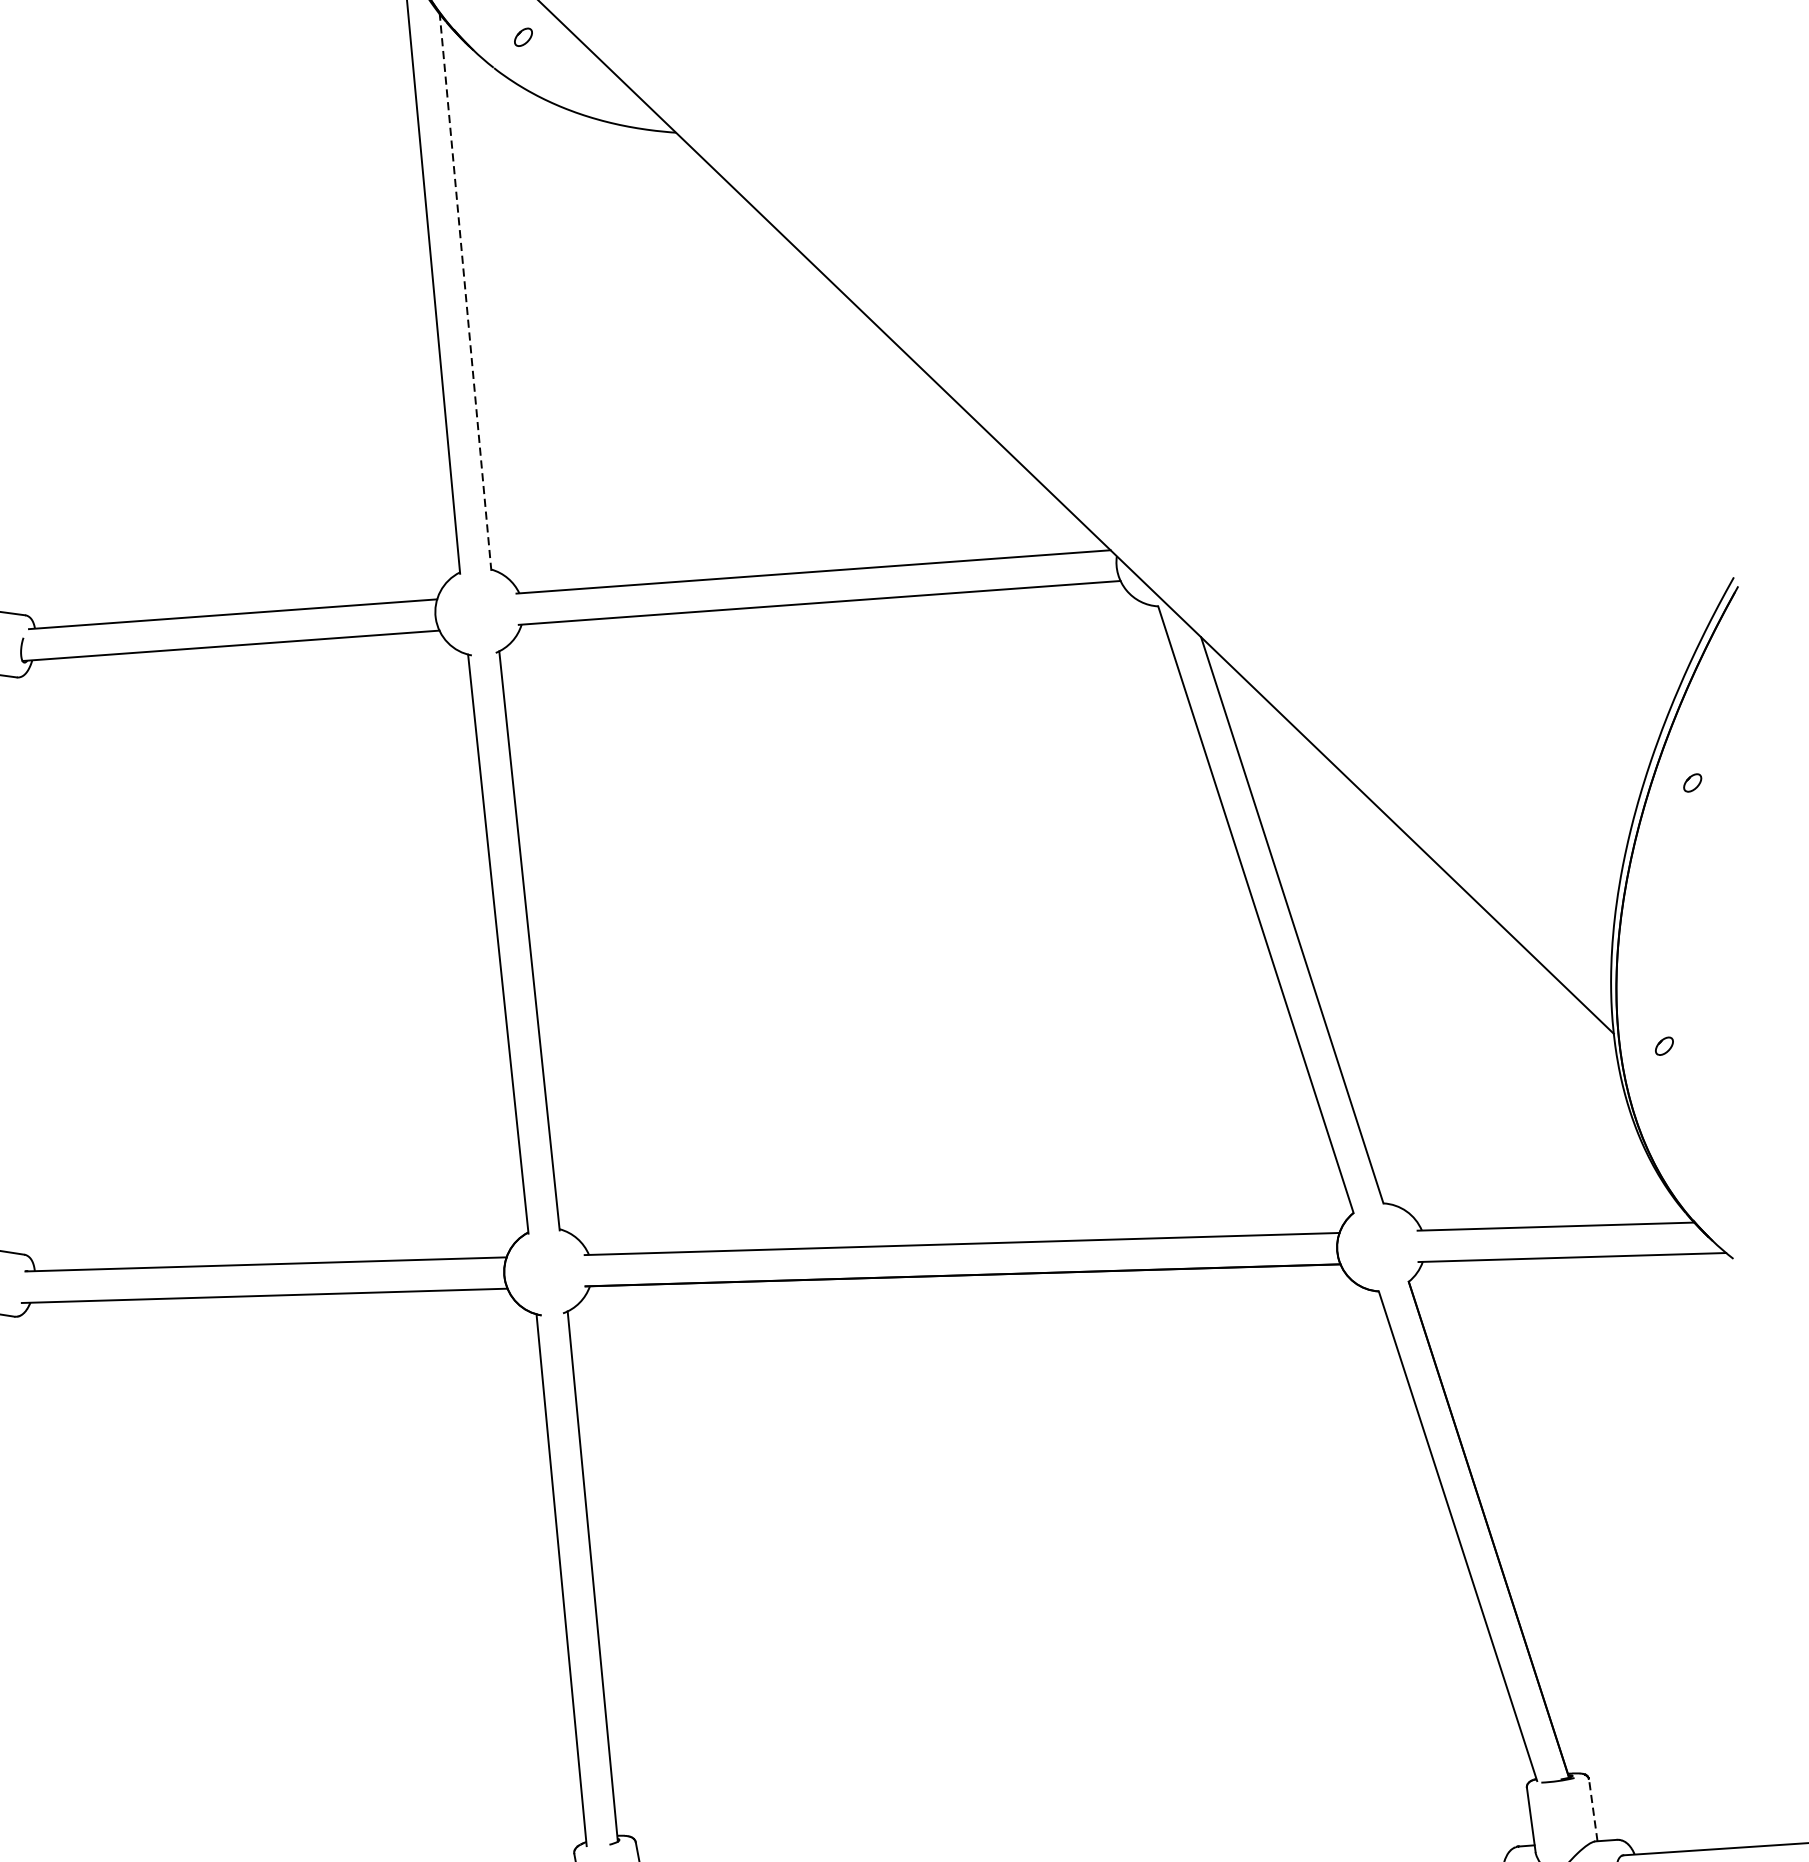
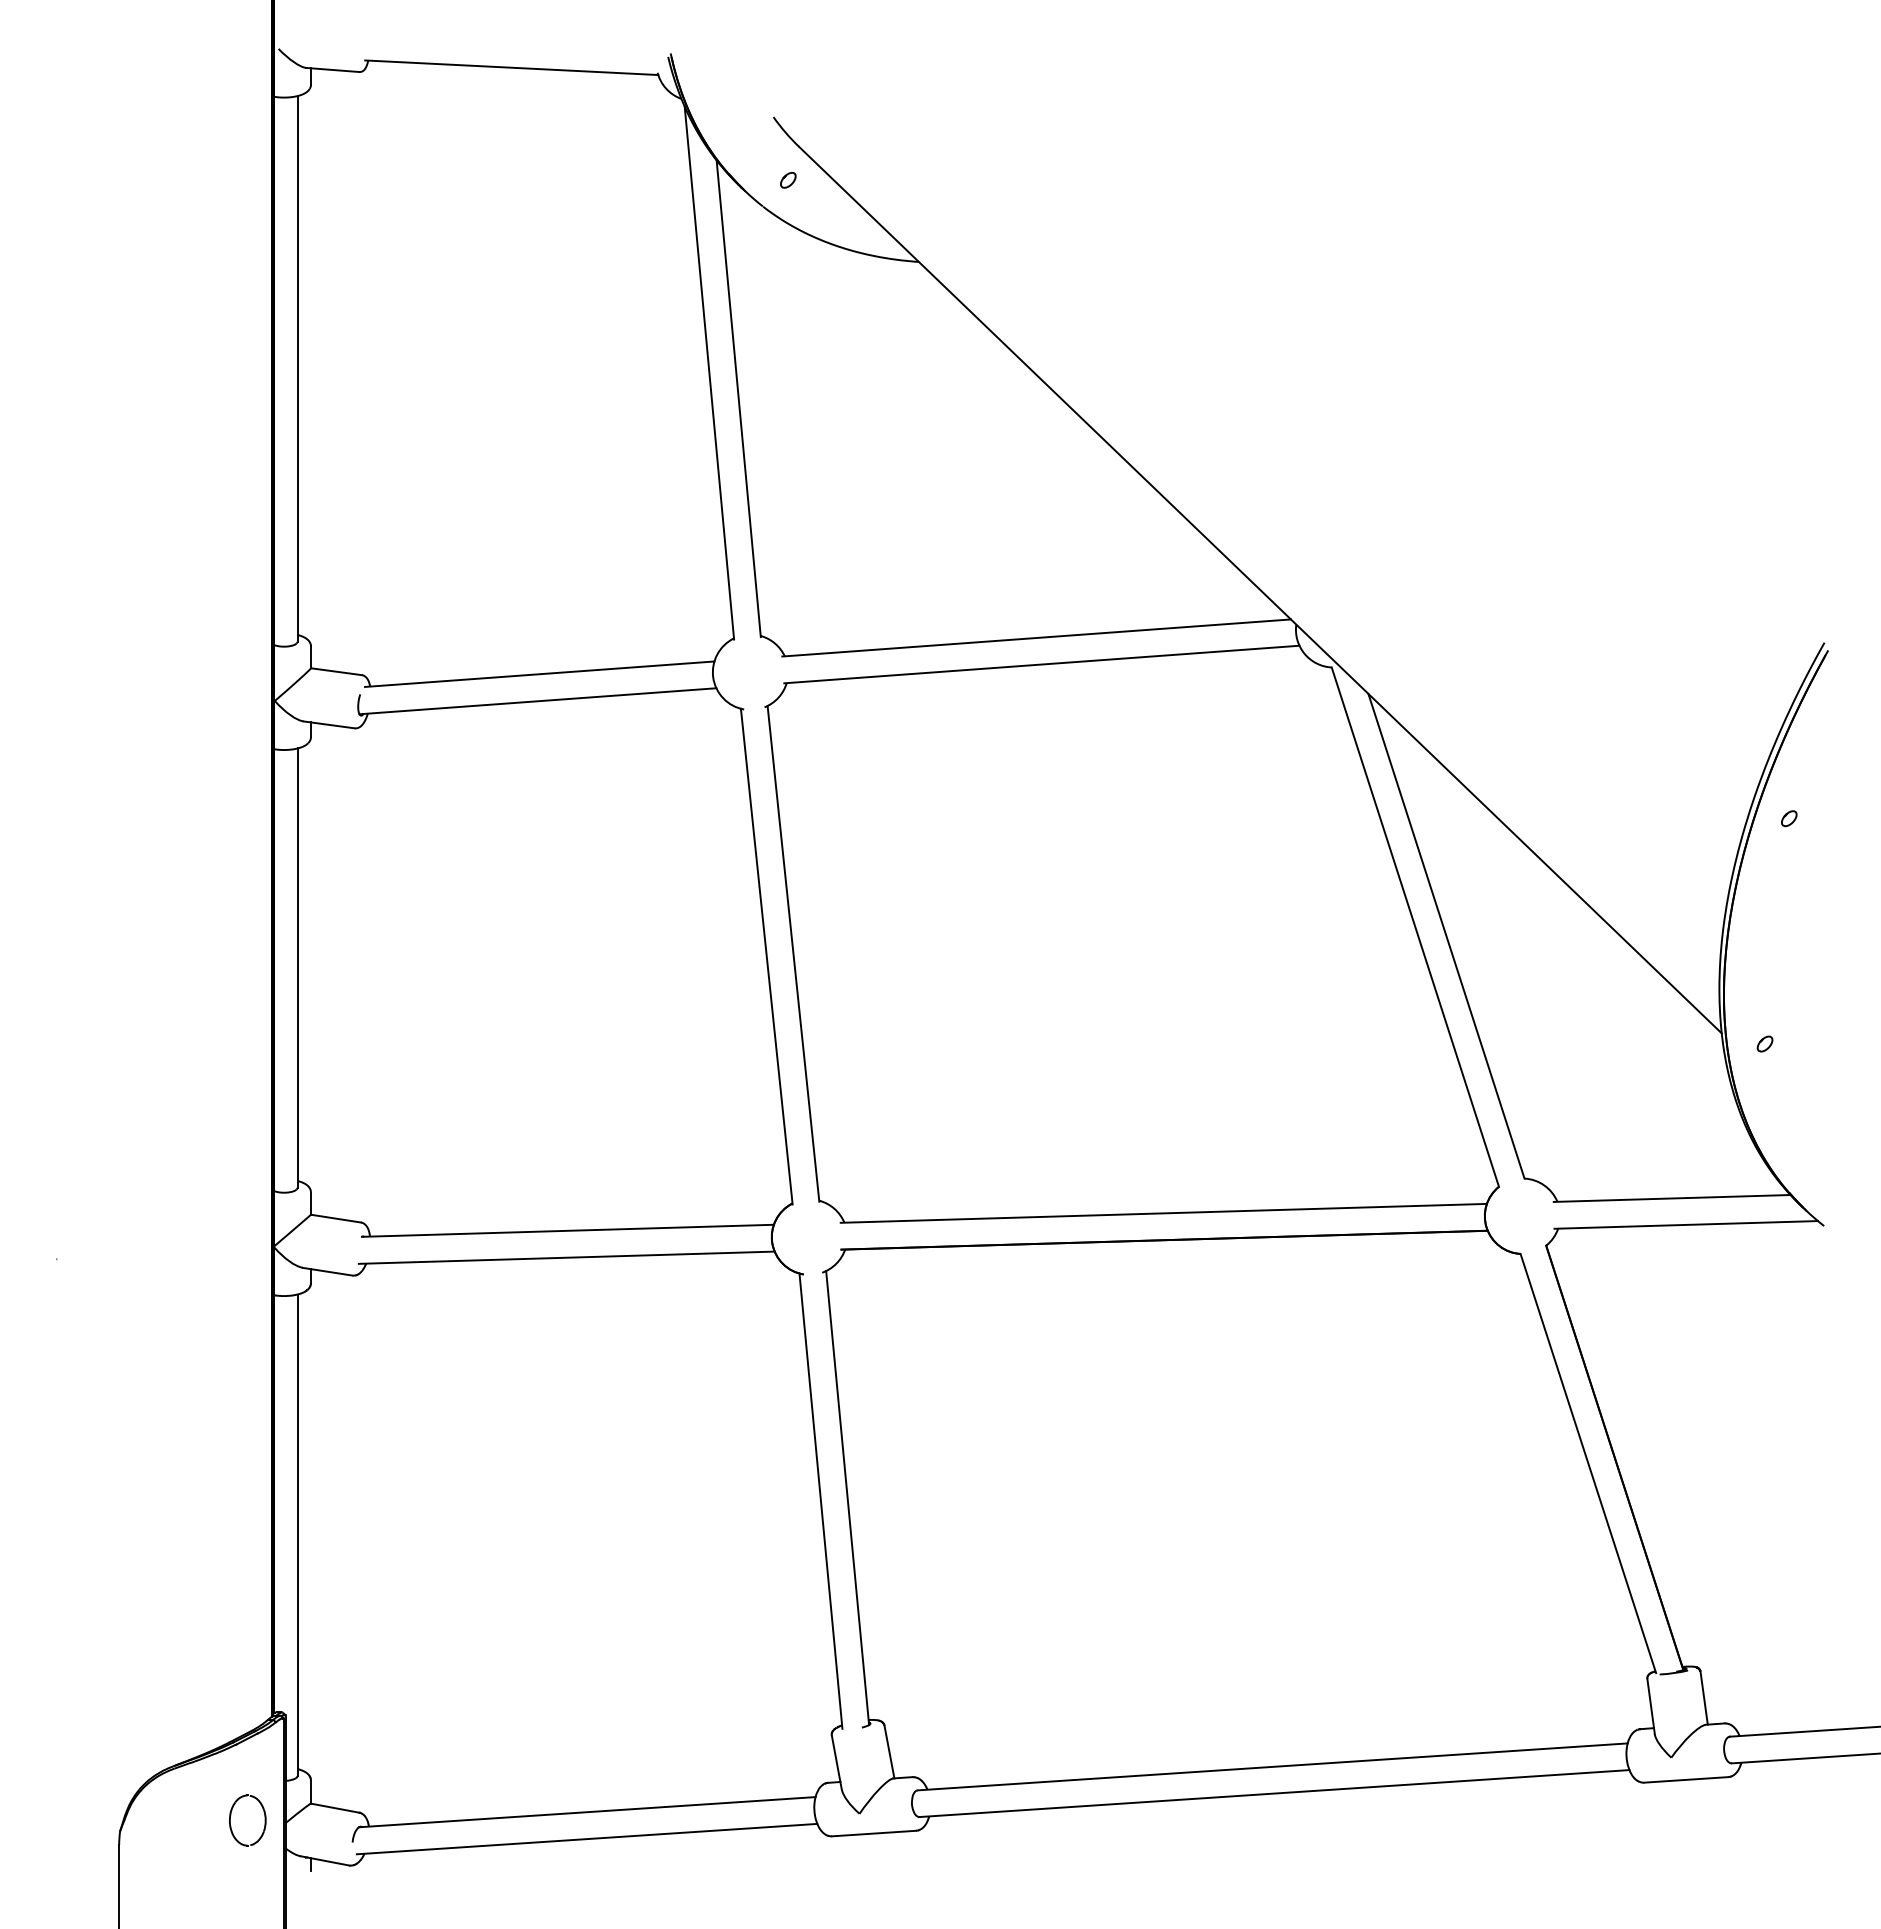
line: (465, 292) -> (738, 398), dashed -> solid
line: (1593, 1810) -> (1704, 1698), dashed -> solid

